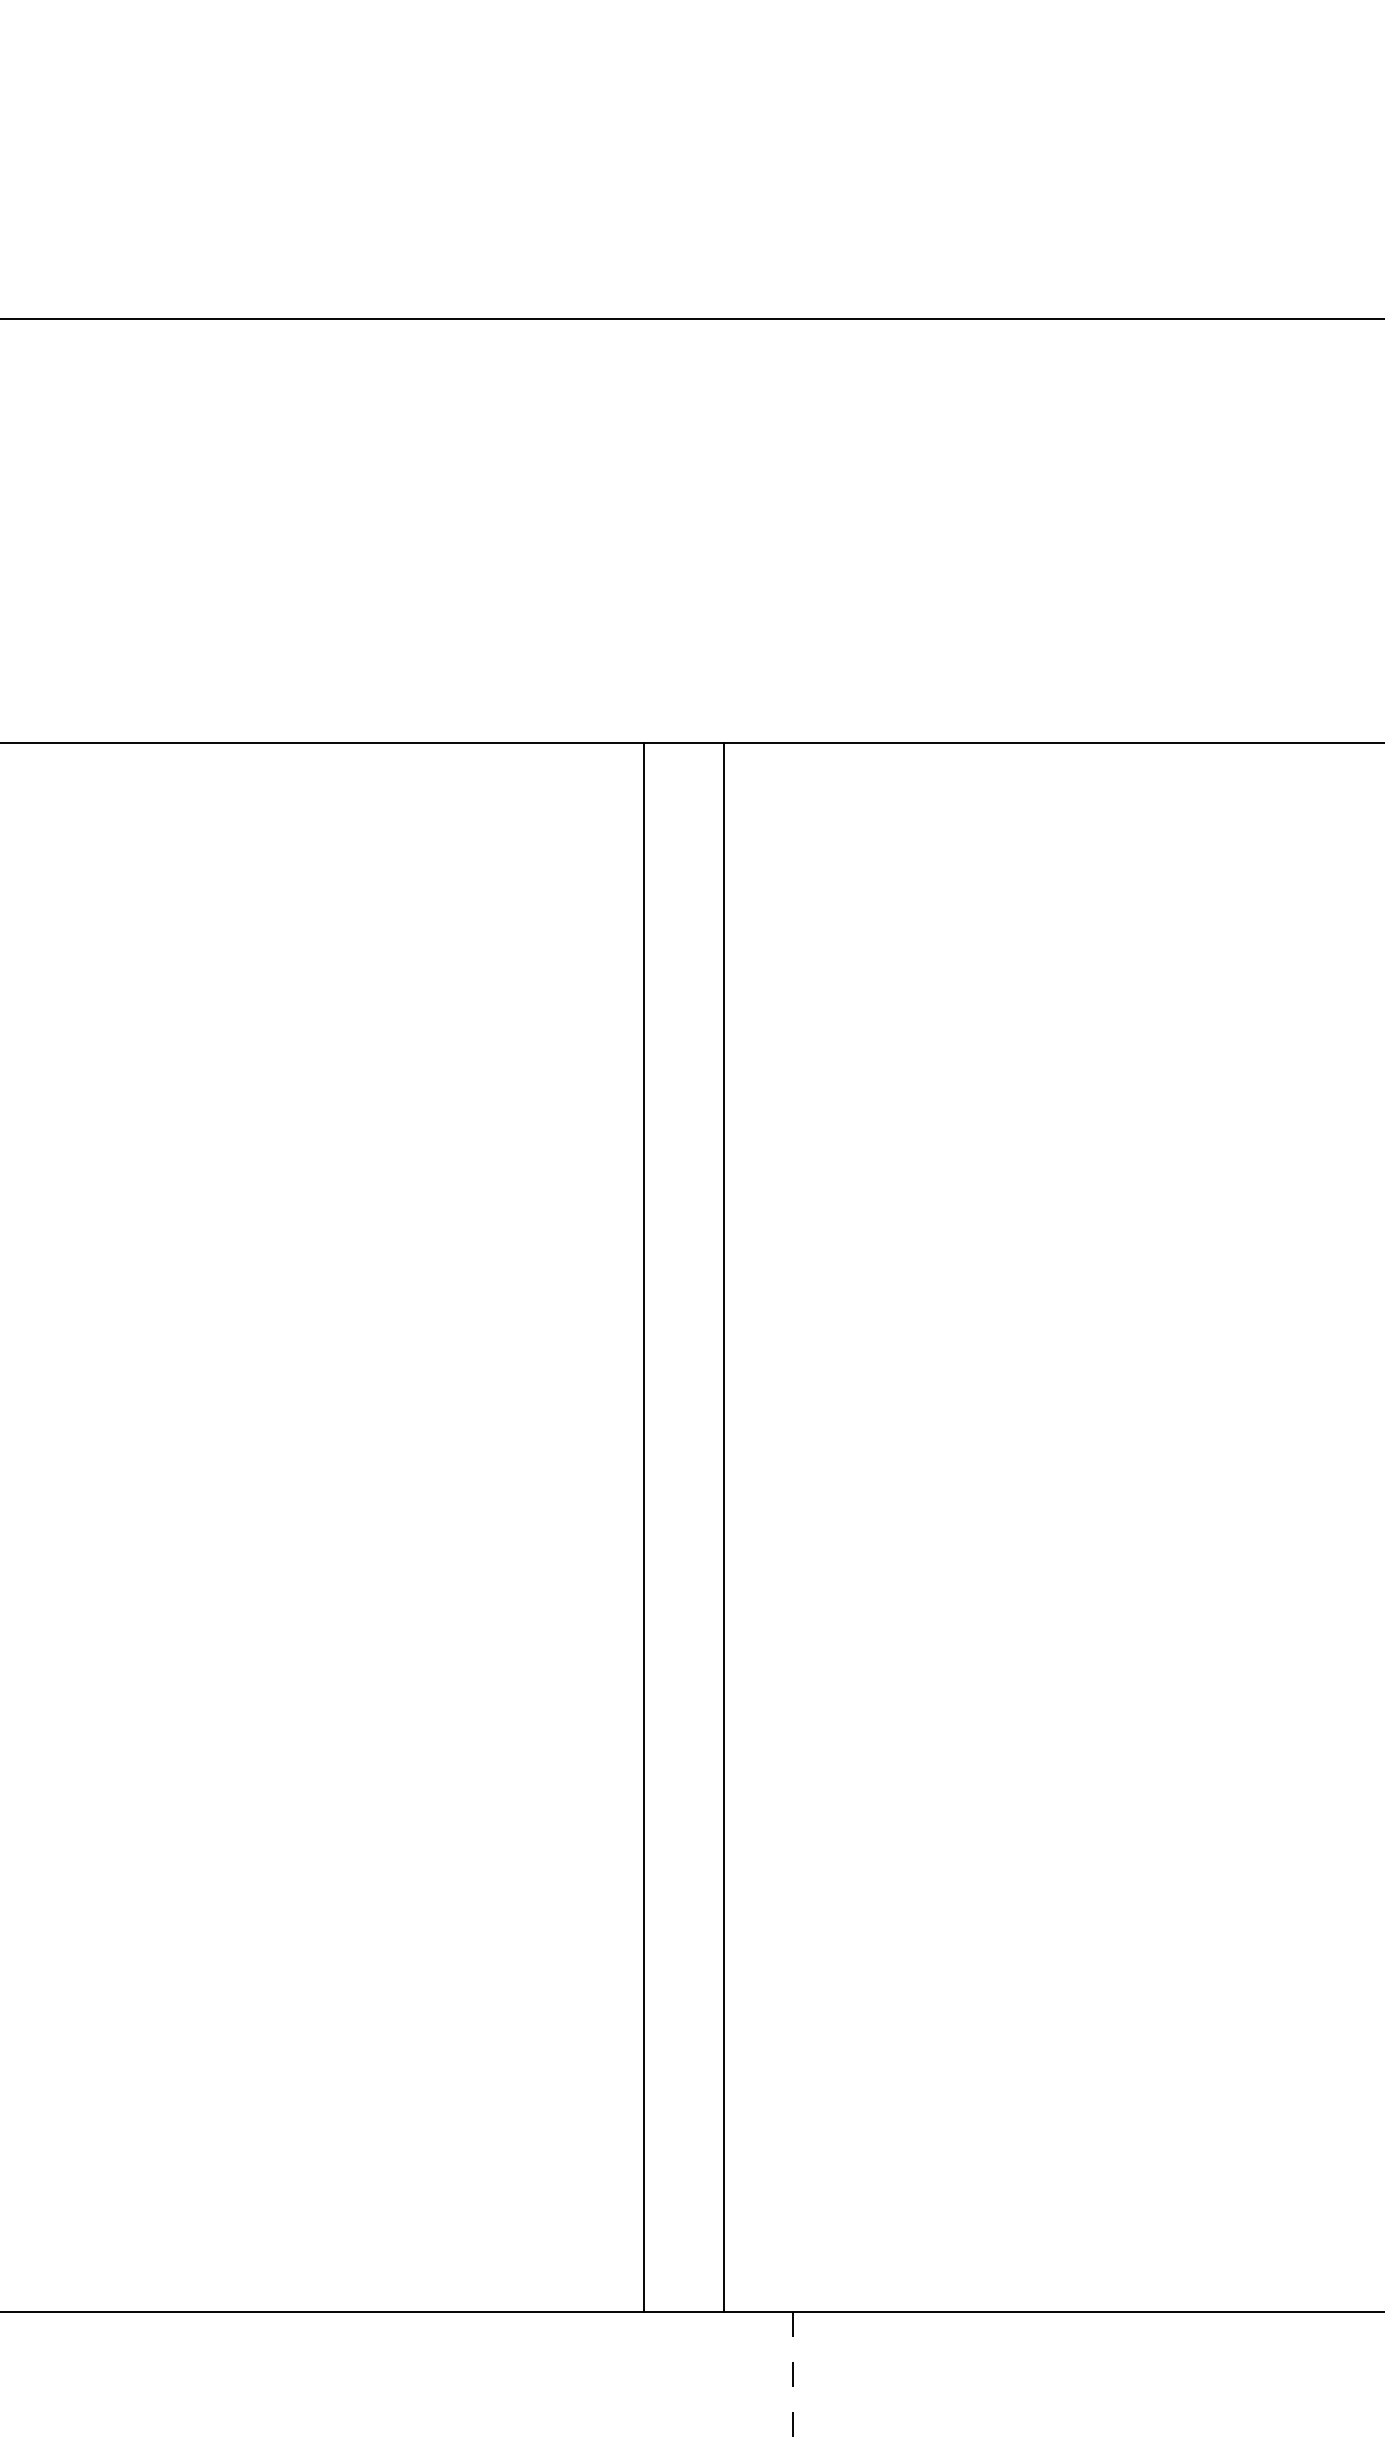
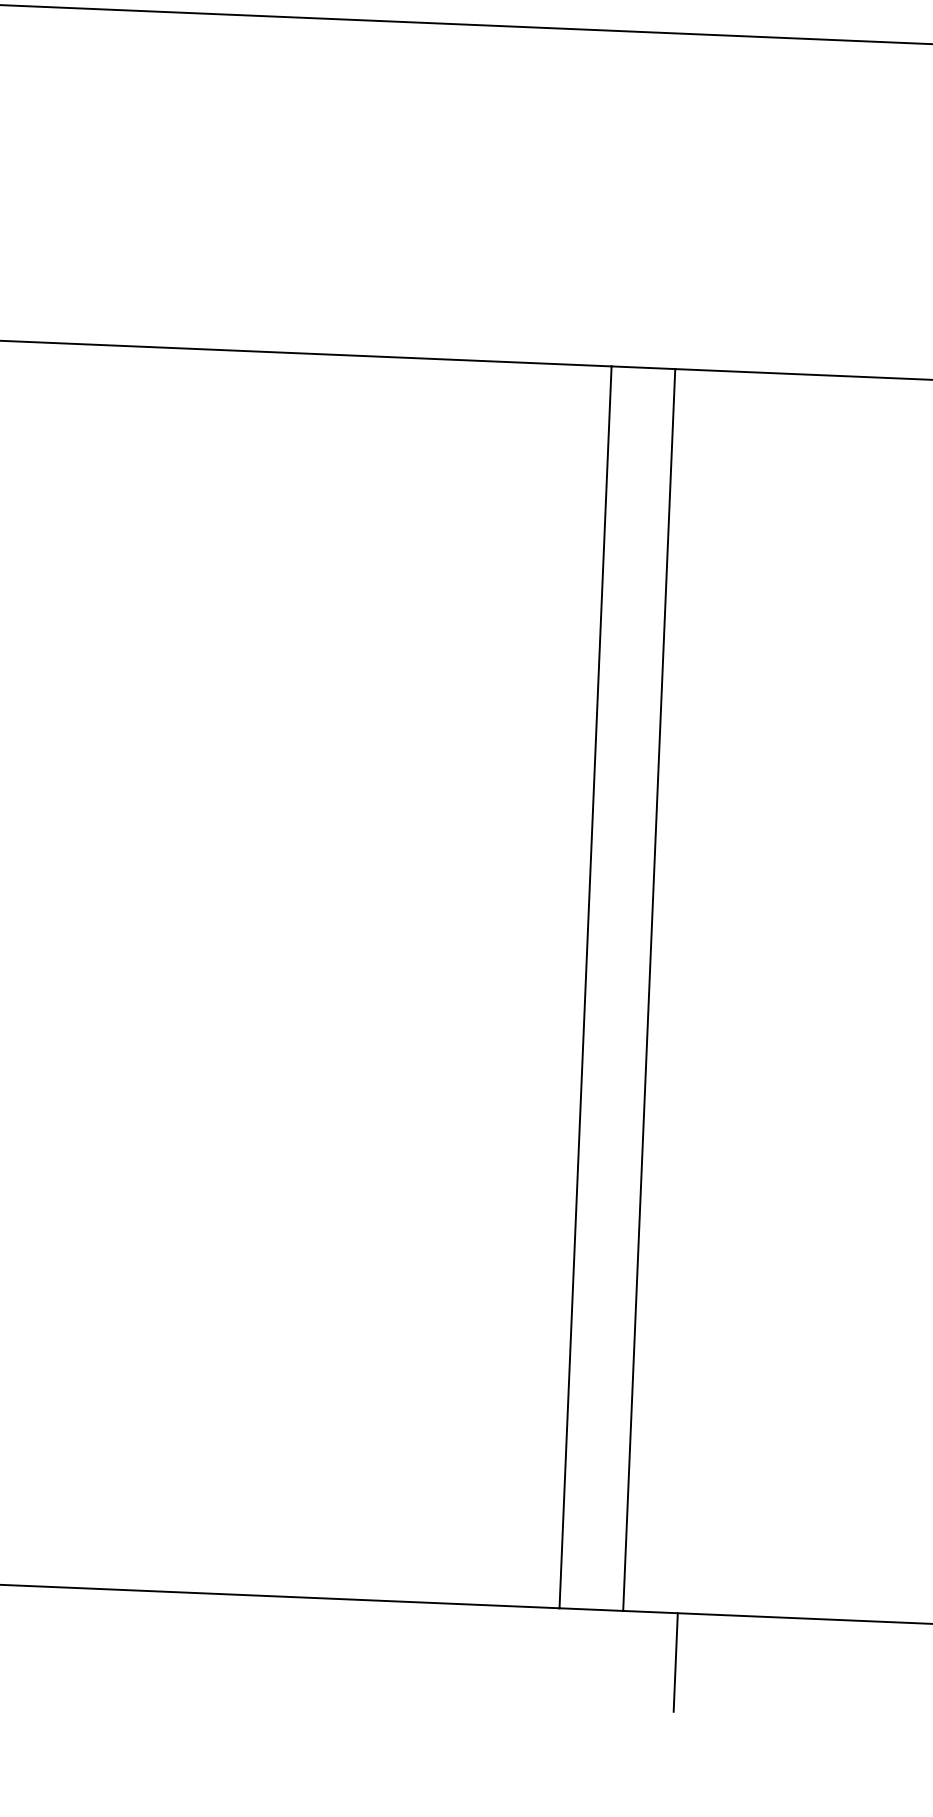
line: (793, 2374) -> (675, 1662), dashed -> solid

